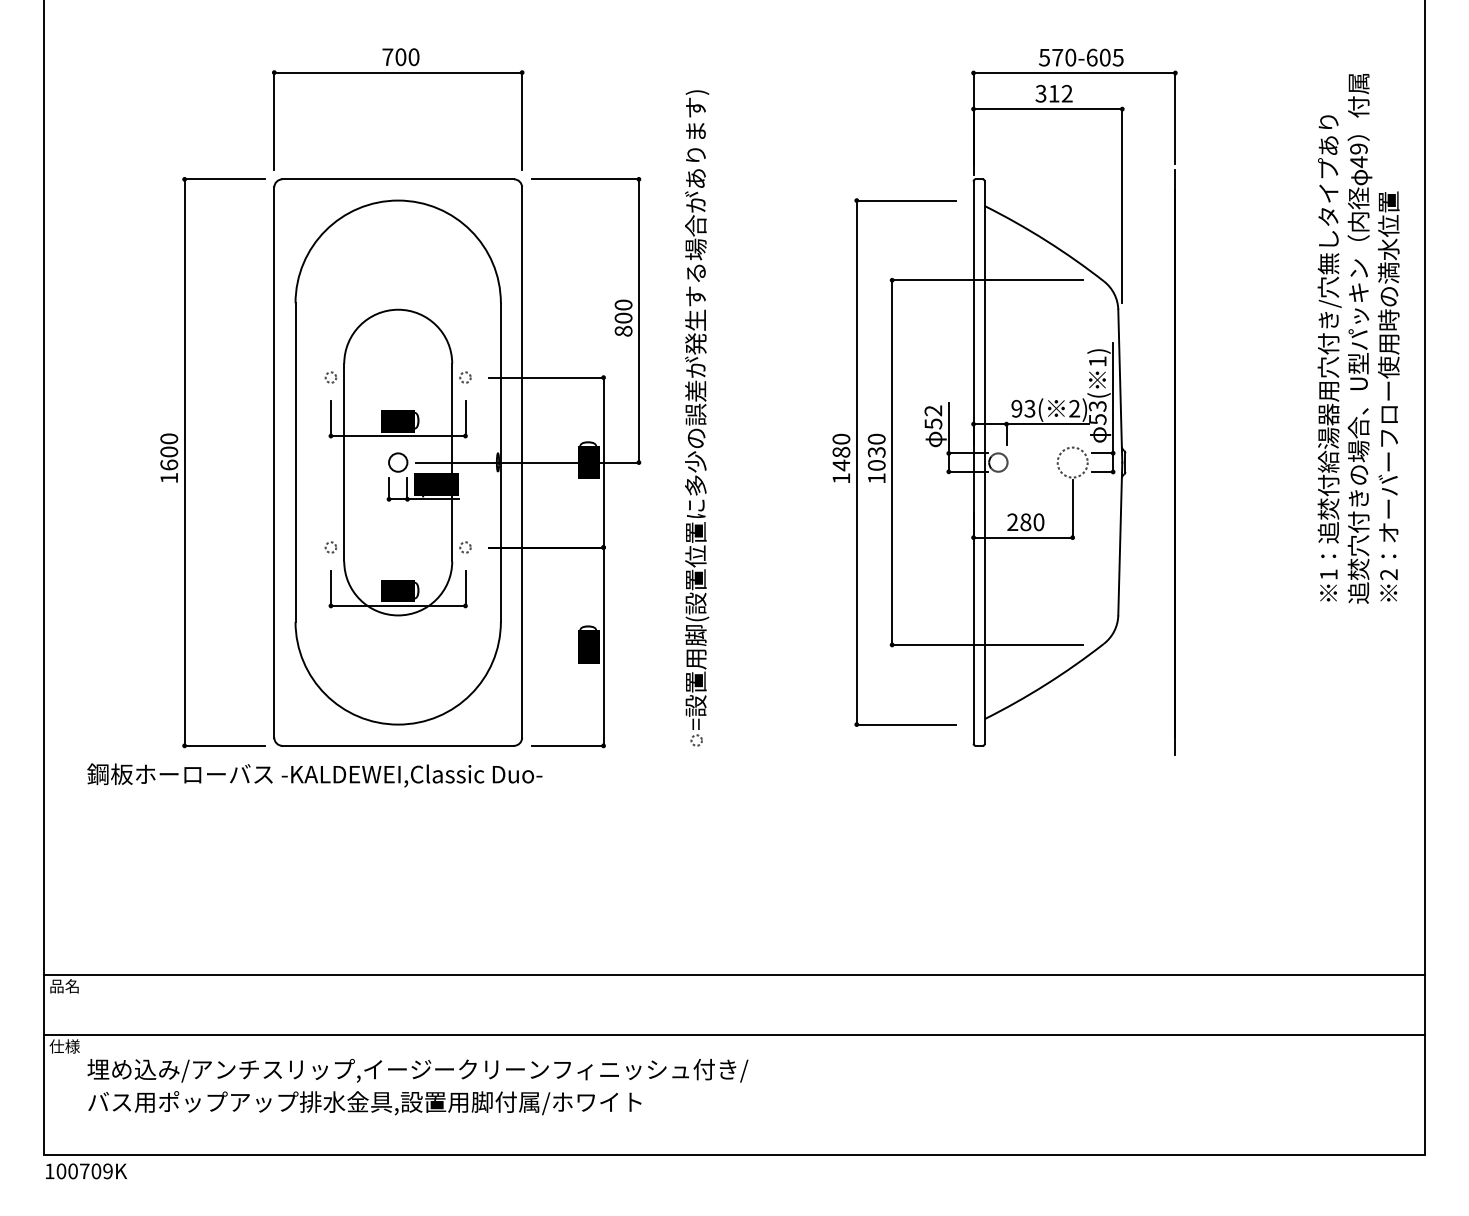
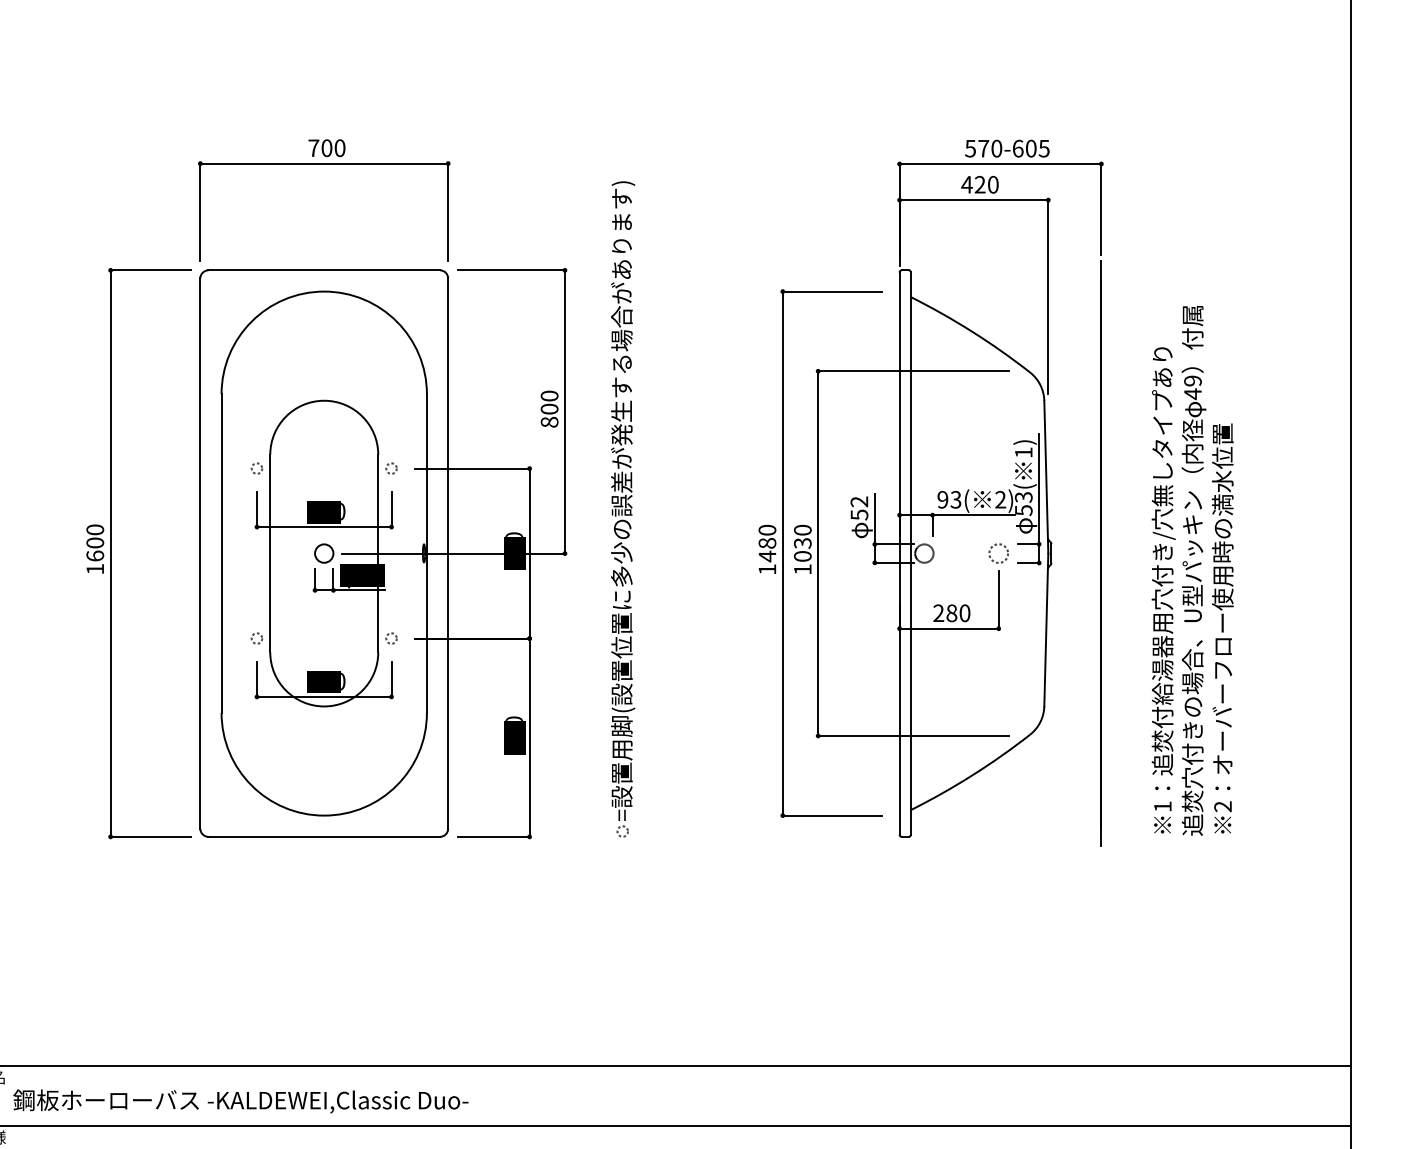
text: (1053, 93) -> (979, 184), 312 -> 420
text: (1358, 338) -> (1192, 570), moved
circle: (1072, 462) -> (998, 553), size x0.62
text: (314, 775) -> (240, 1101), moved

